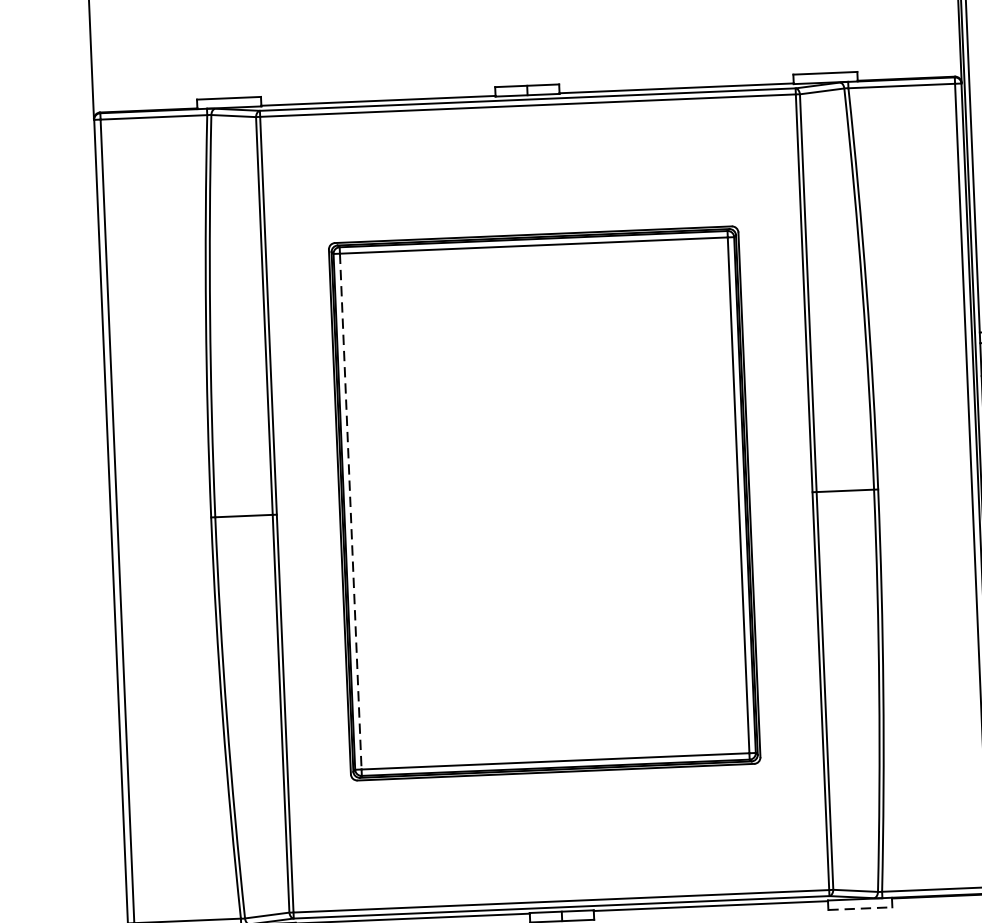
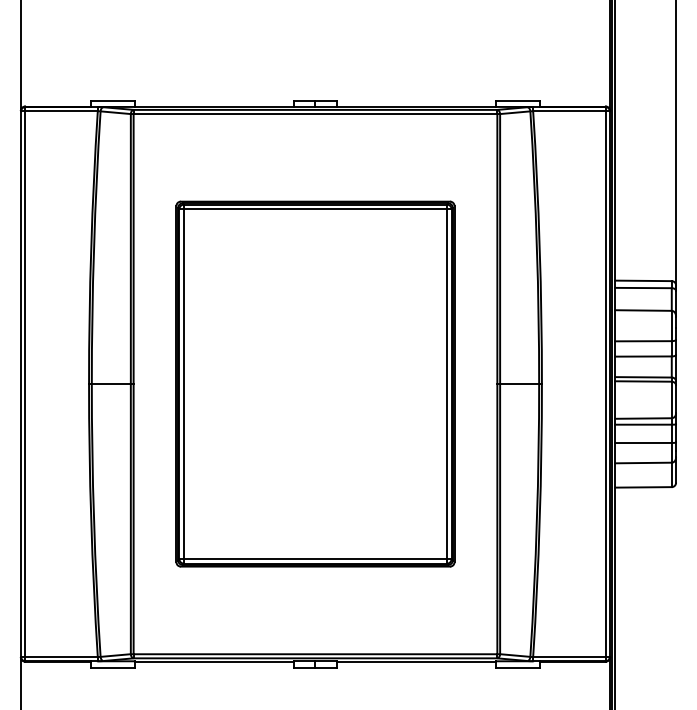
line: (350, 512) -> (183, 384), dashed -> solid
line: (859, 908) -> (517, 667), dashed -> solid

